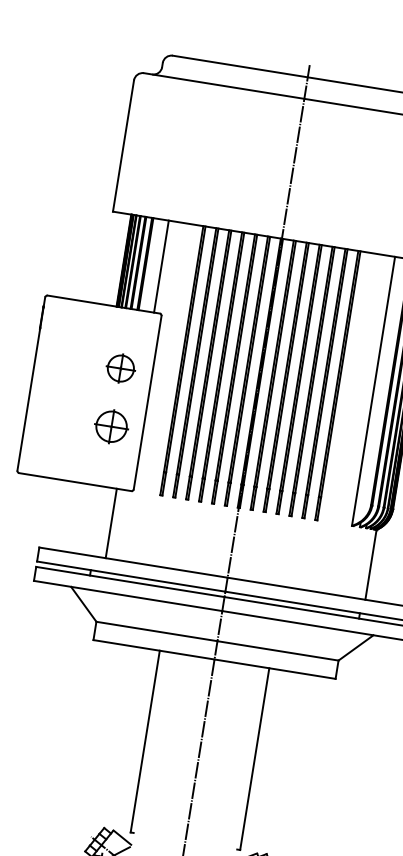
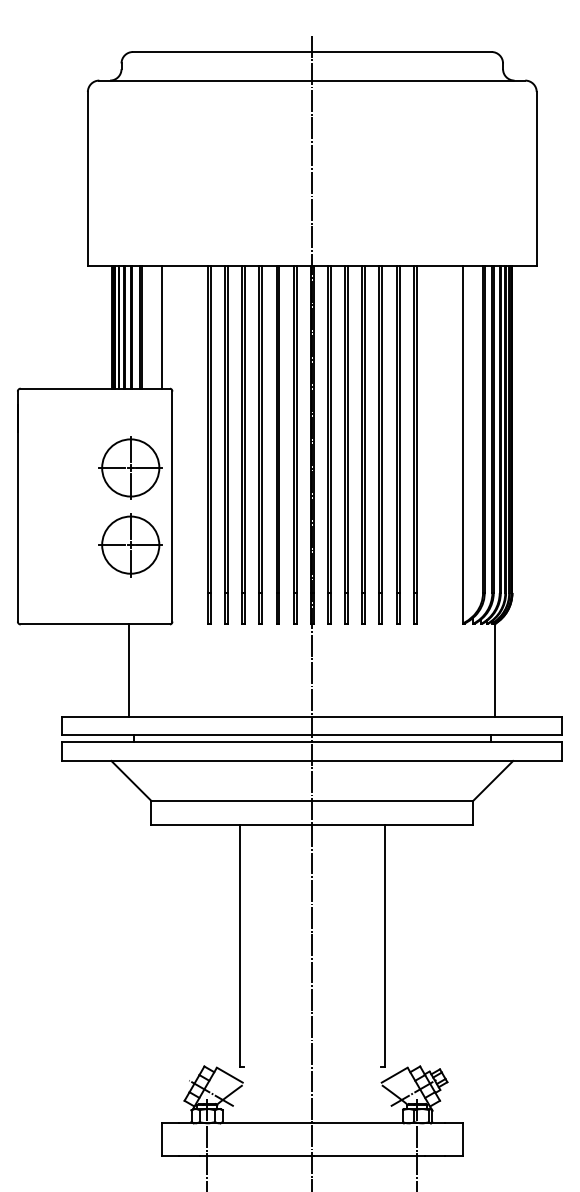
part: (120, 368) -> (130, 467), size x1.67
part: (111, 426) -> (130, 545), size x1.43
line: (111, 523) -> (129, 670), moved

